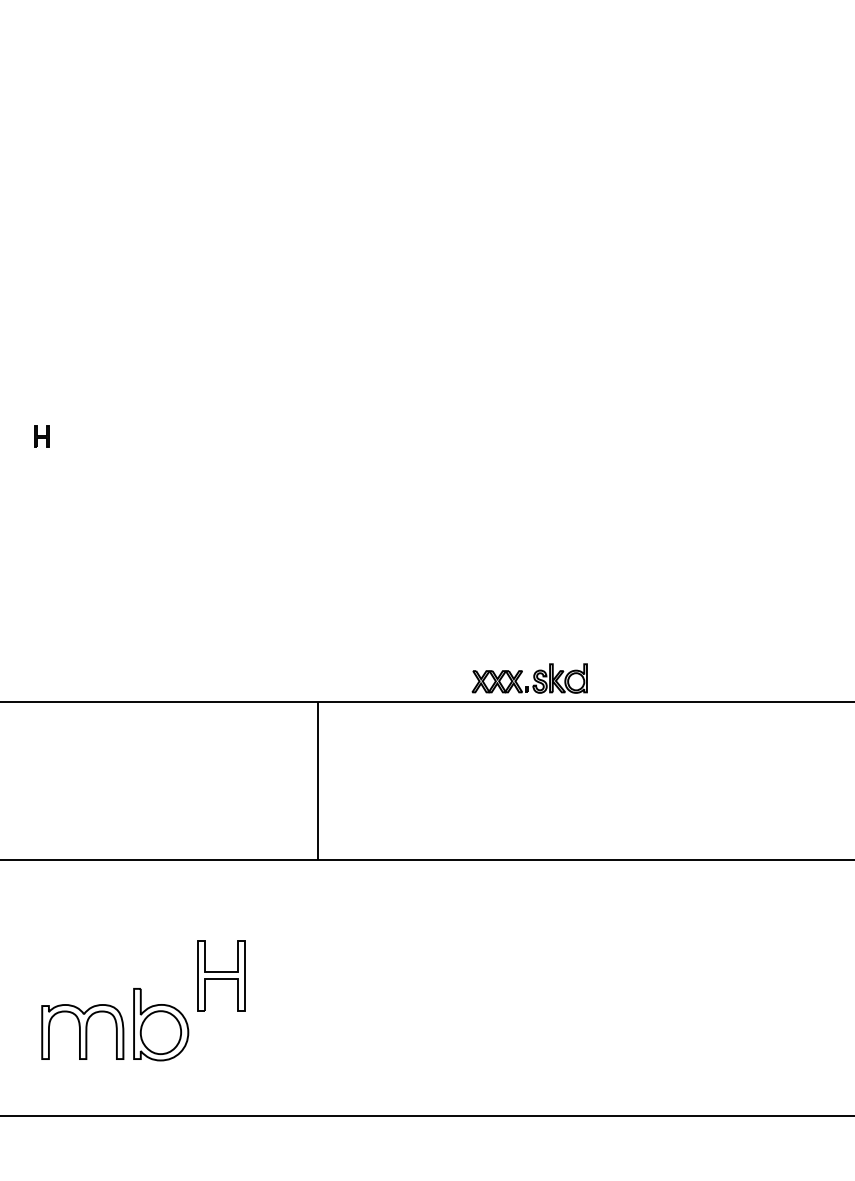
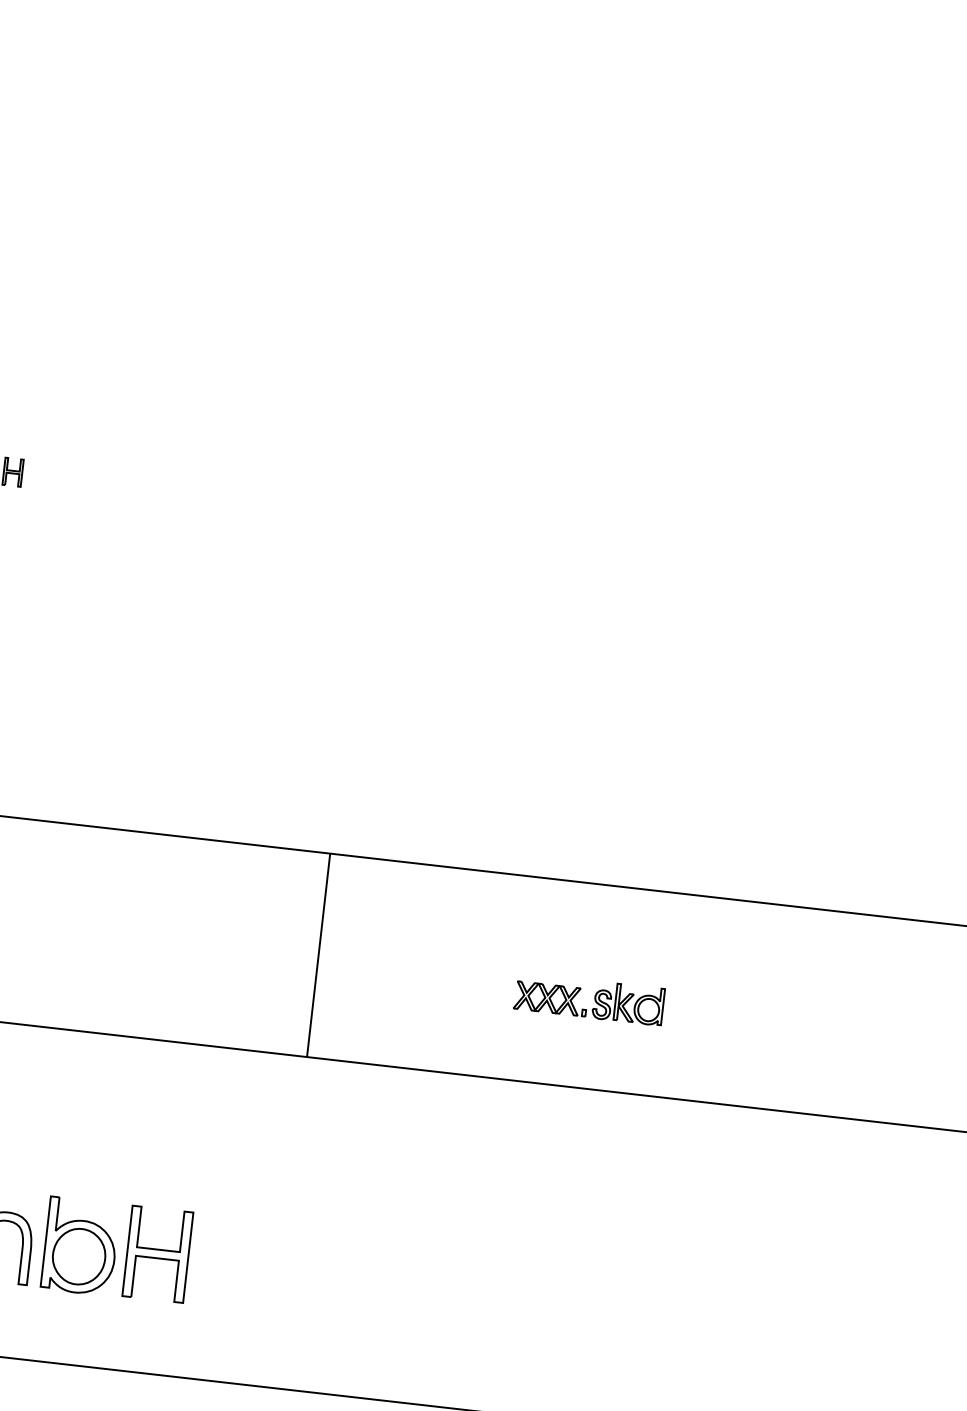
part: (529, 678) -> (589, 999), moved
part: (221, 975) -> (158, 1253), moved

